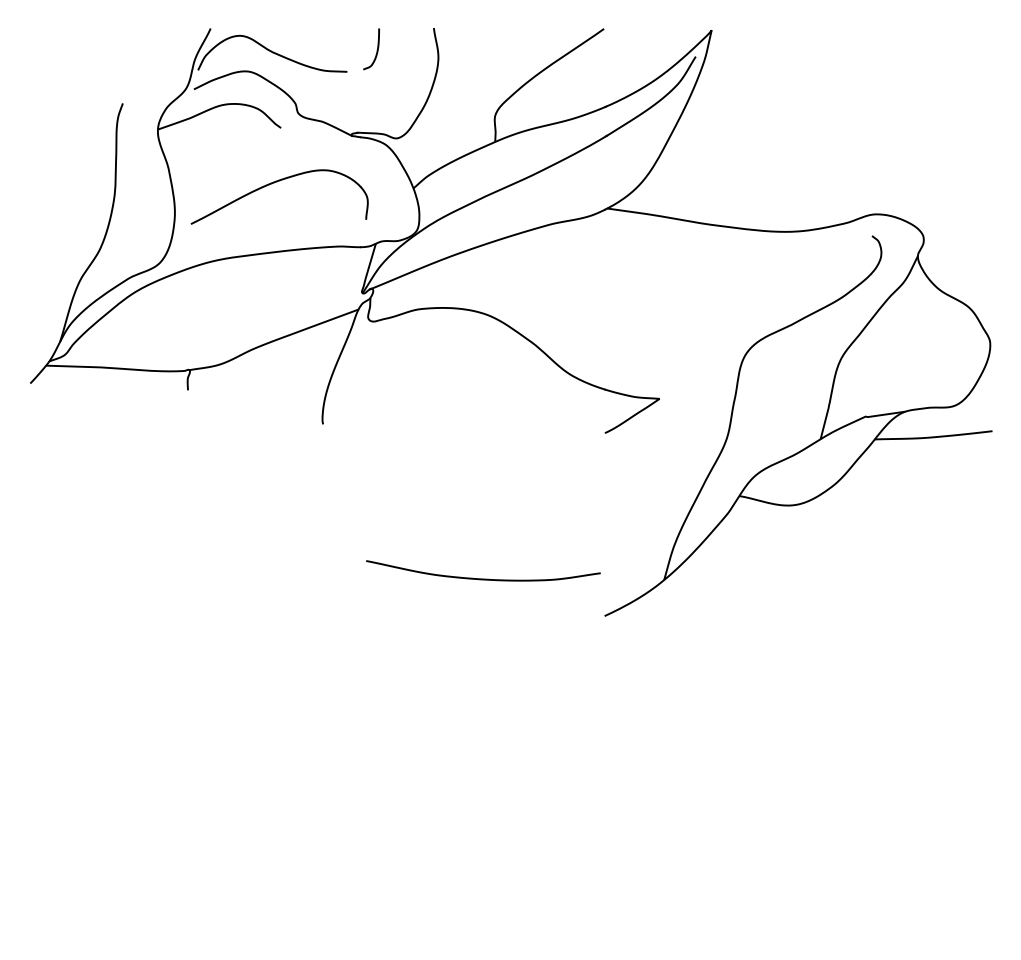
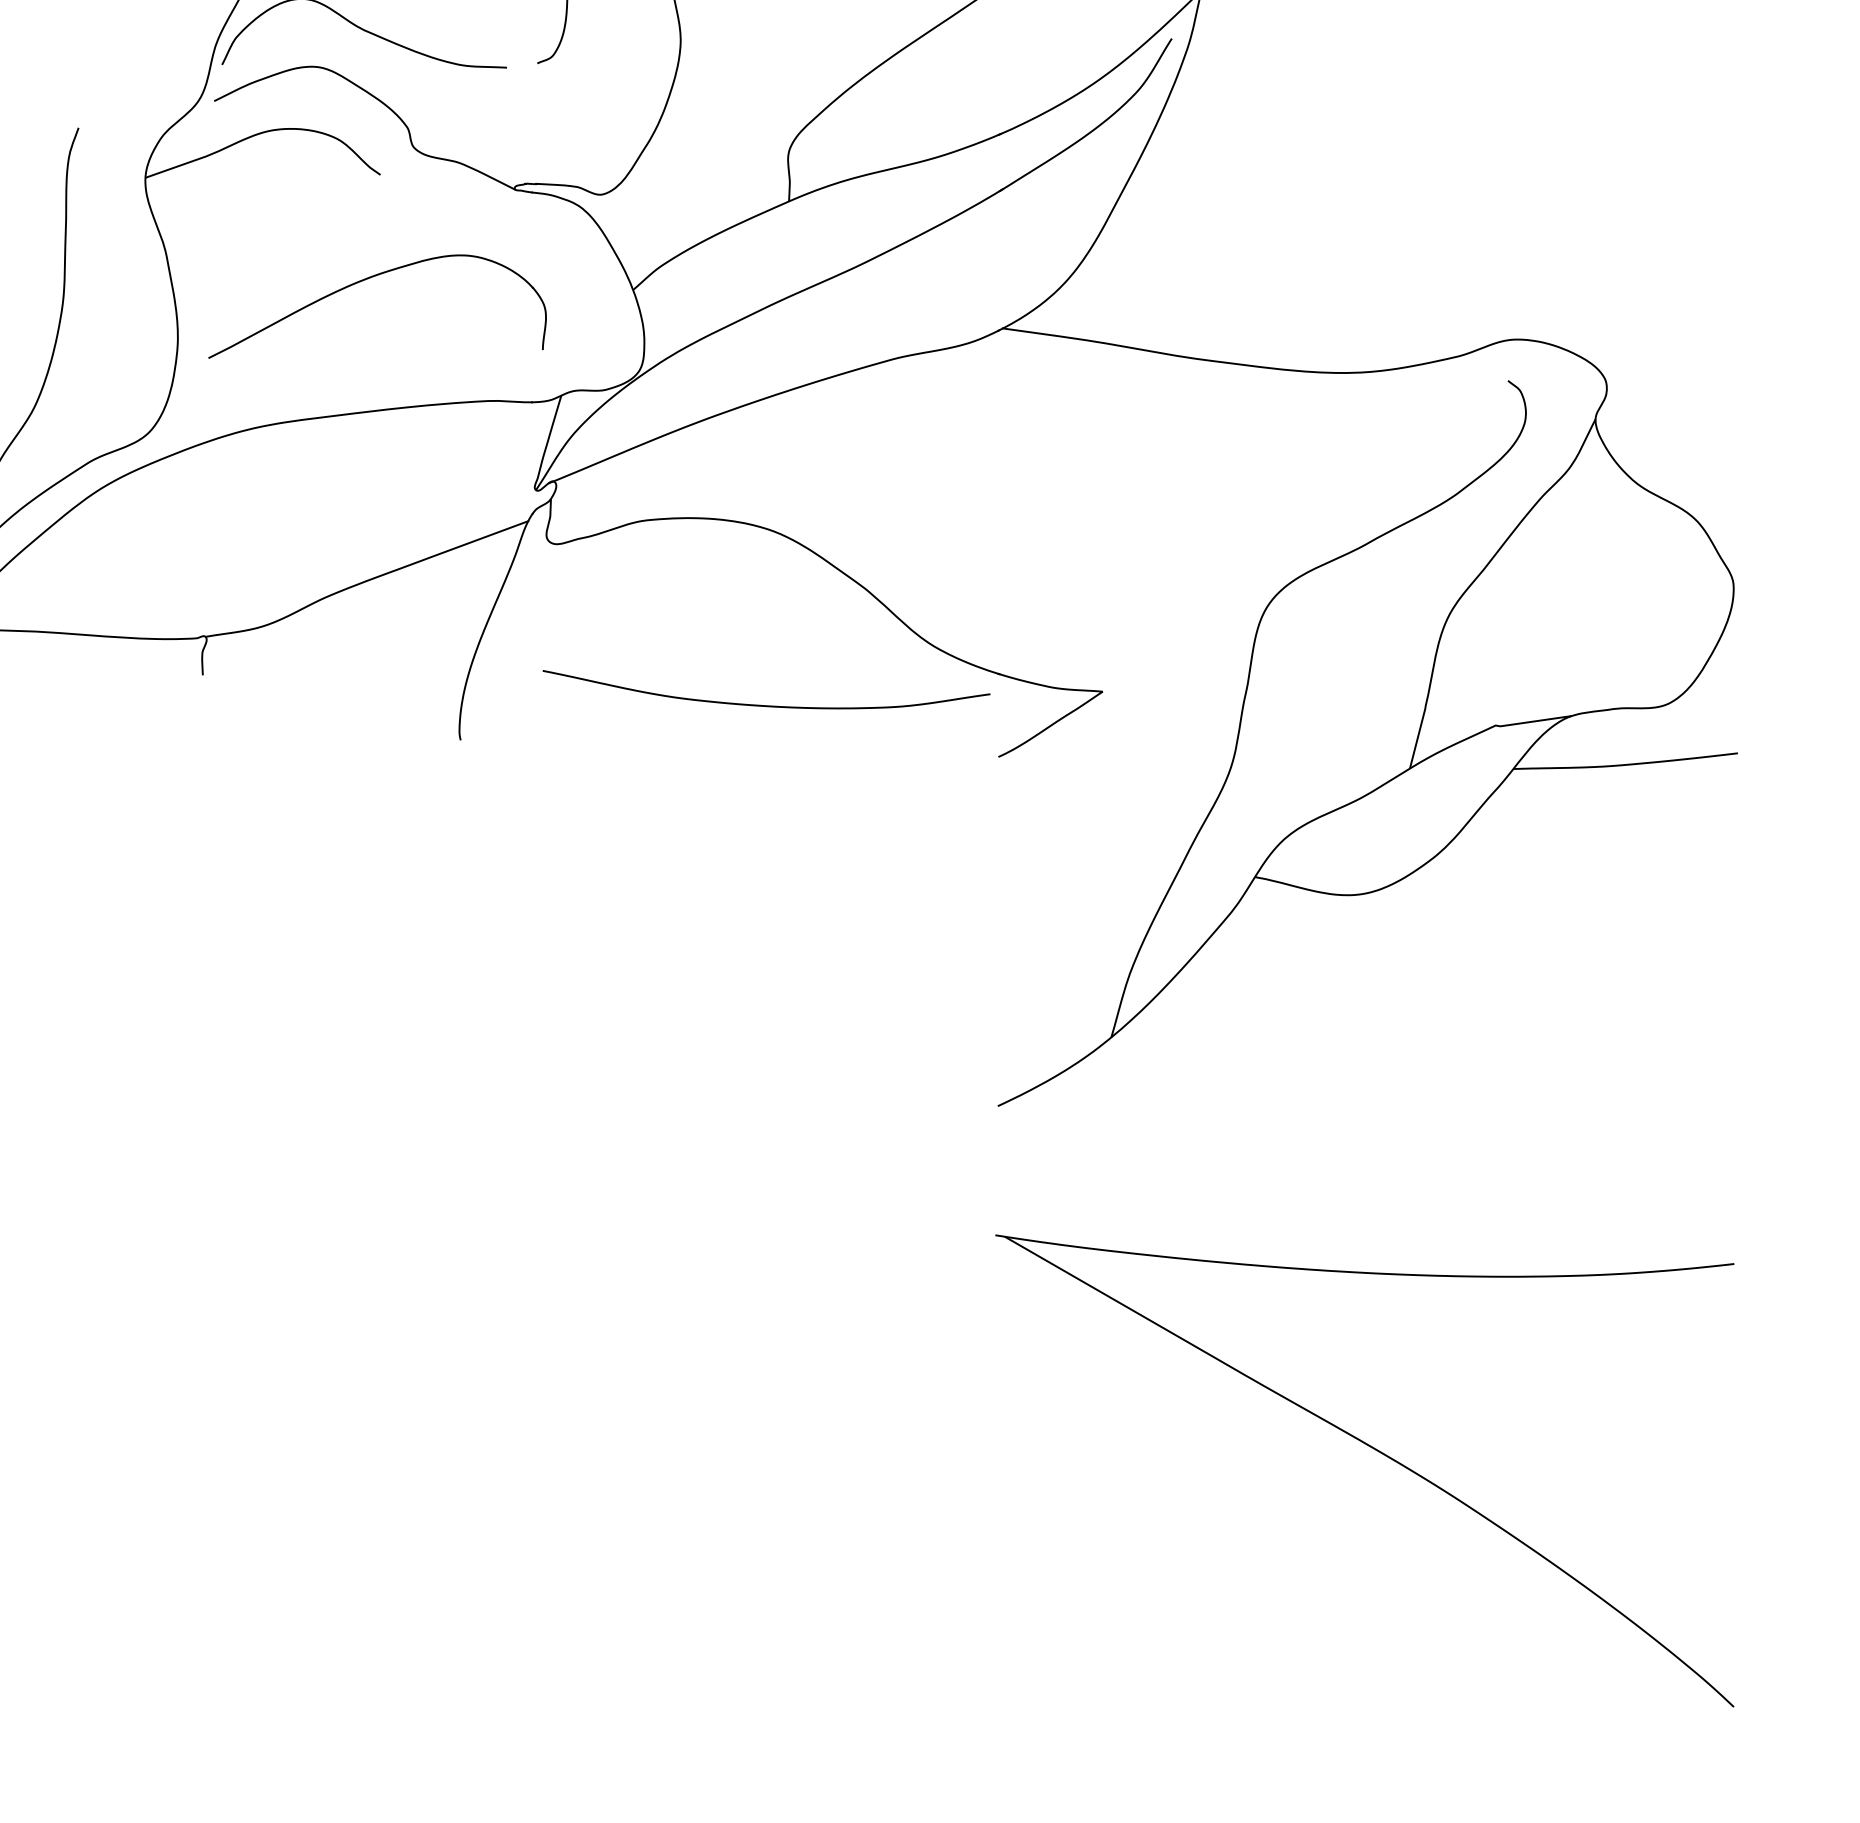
curve: (483, 578) -> (766, 704), moved
part: (804, 798) -> (1379, 1454), added

